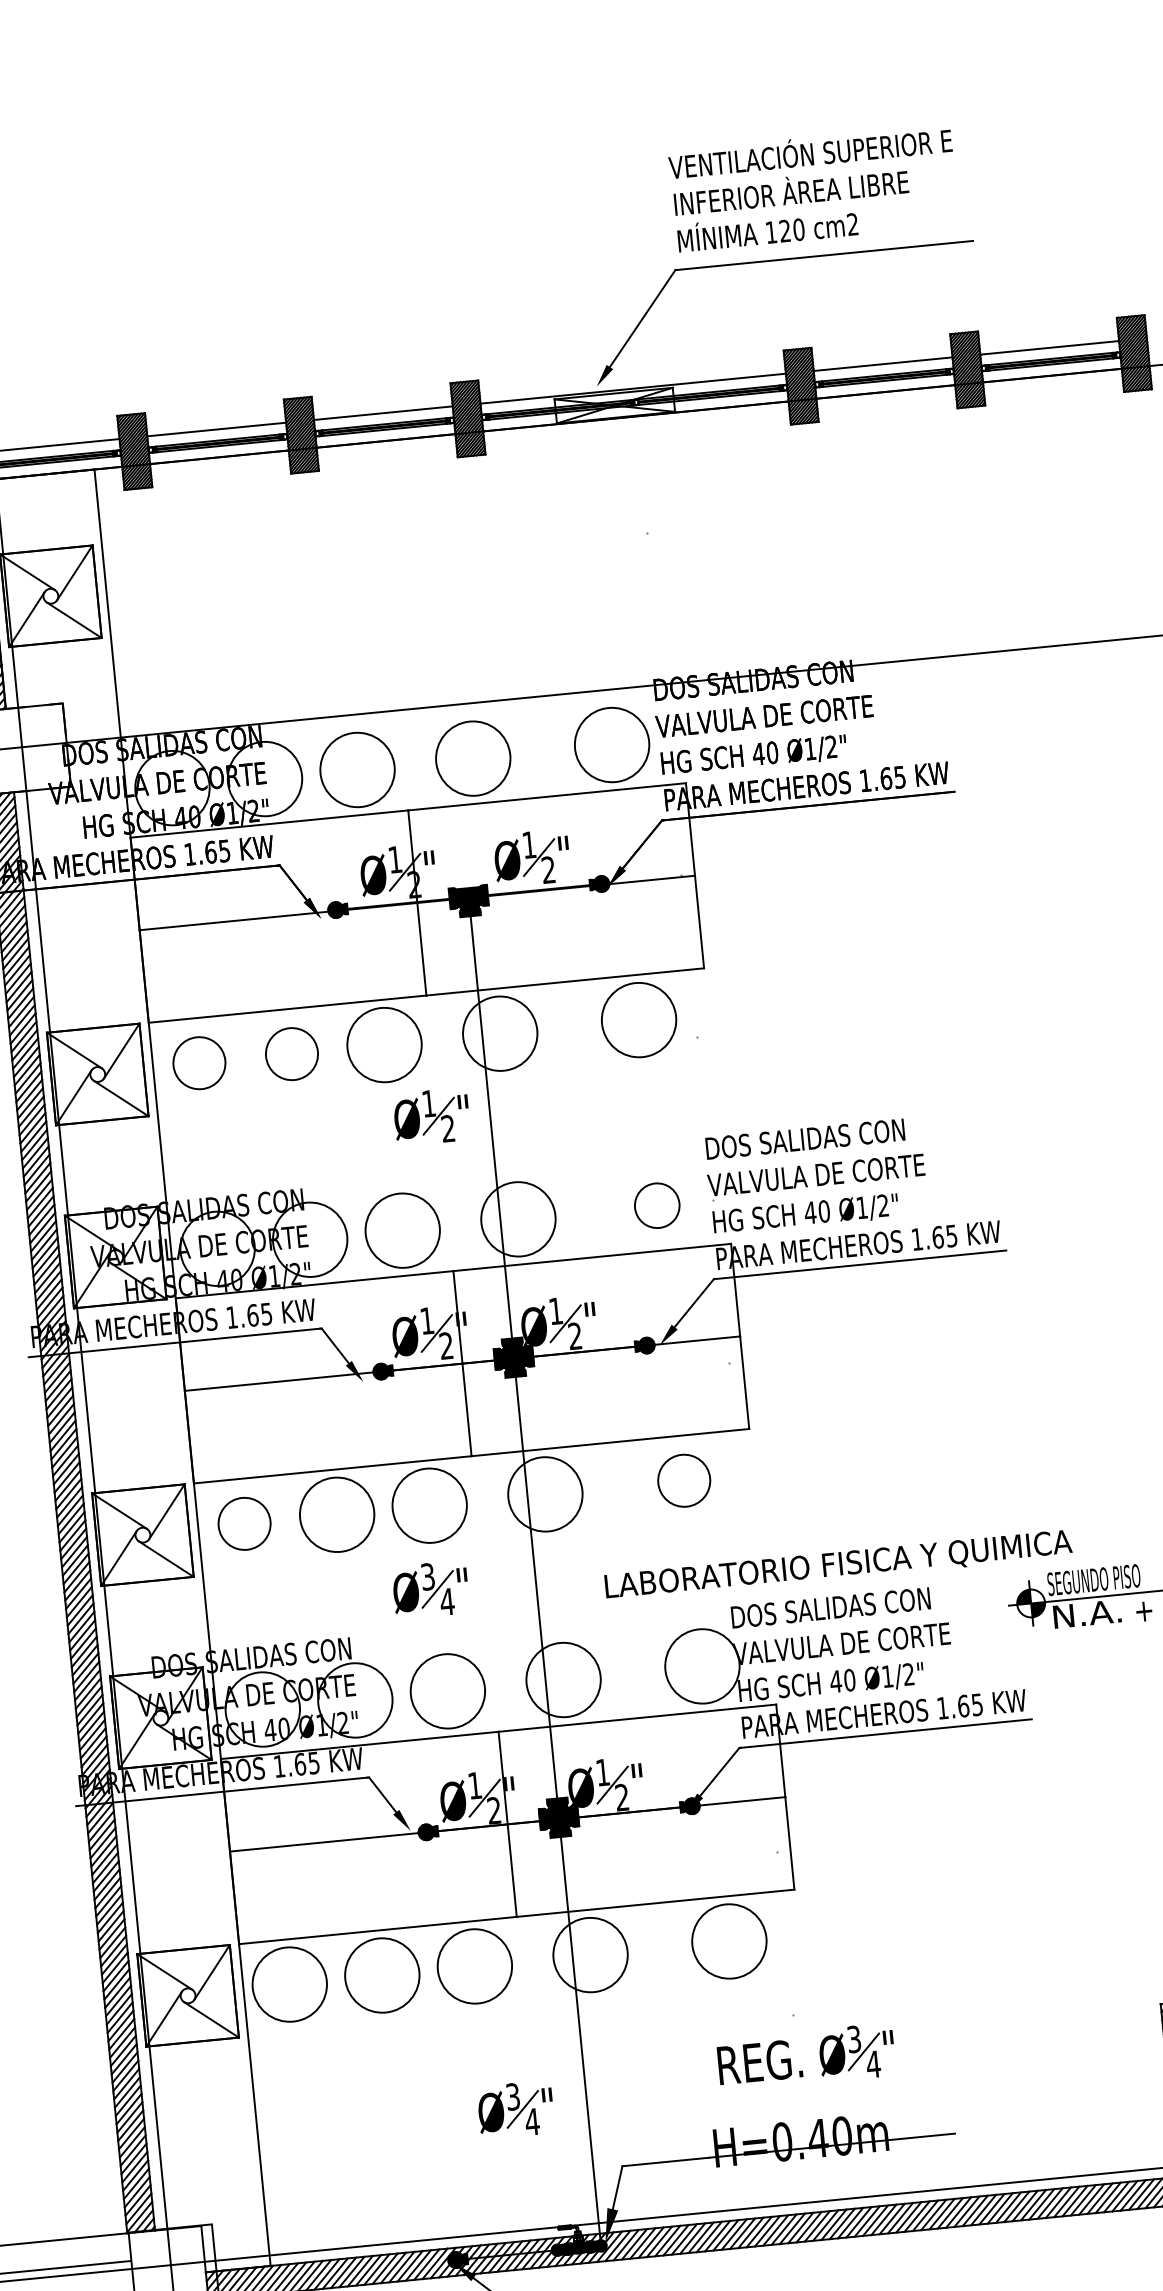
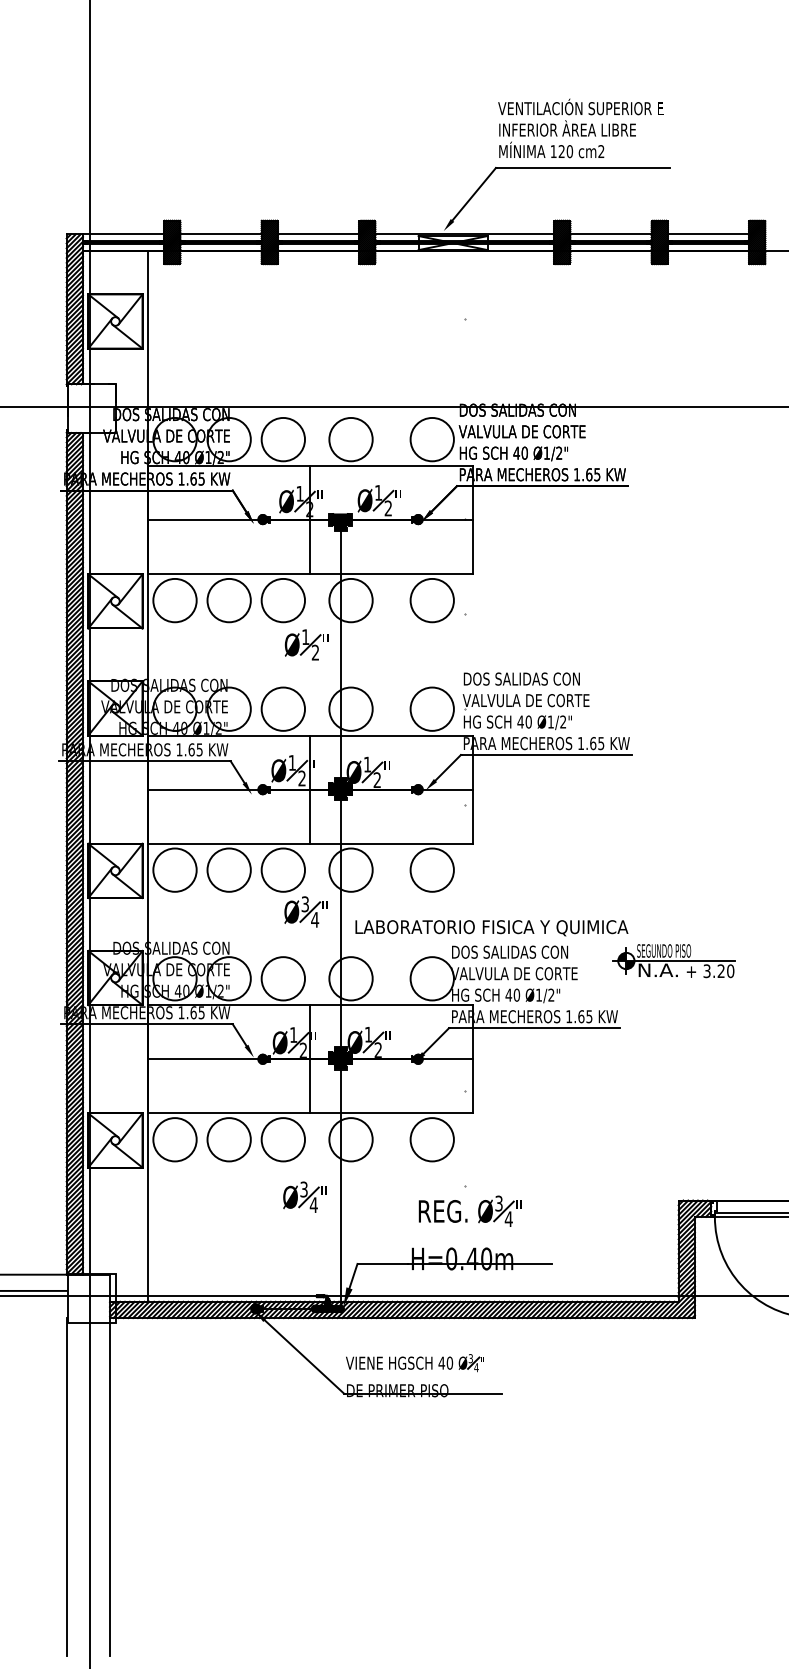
circle: (290, 1054) -> (228, 600), size x1.43
circle: (198, 1063) -> (174, 600), size x1.43
circle: (655, 1204) -> (431, 708), size x1.67
circle: (682, 1479) -> (431, 869), size x1.43
circle: (243, 1522) -> (174, 869), size x1.43
text: (837, 1566) -> (491, 928), moved
part: (429, 1589) -> (305, 911), moved
part: (514, 2108) -> (304, 1196), moved

